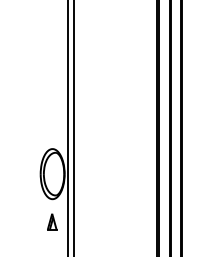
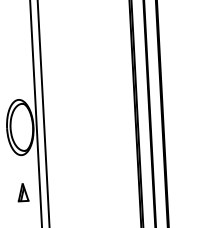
part: (52, 221) -> (23, 191), moved

